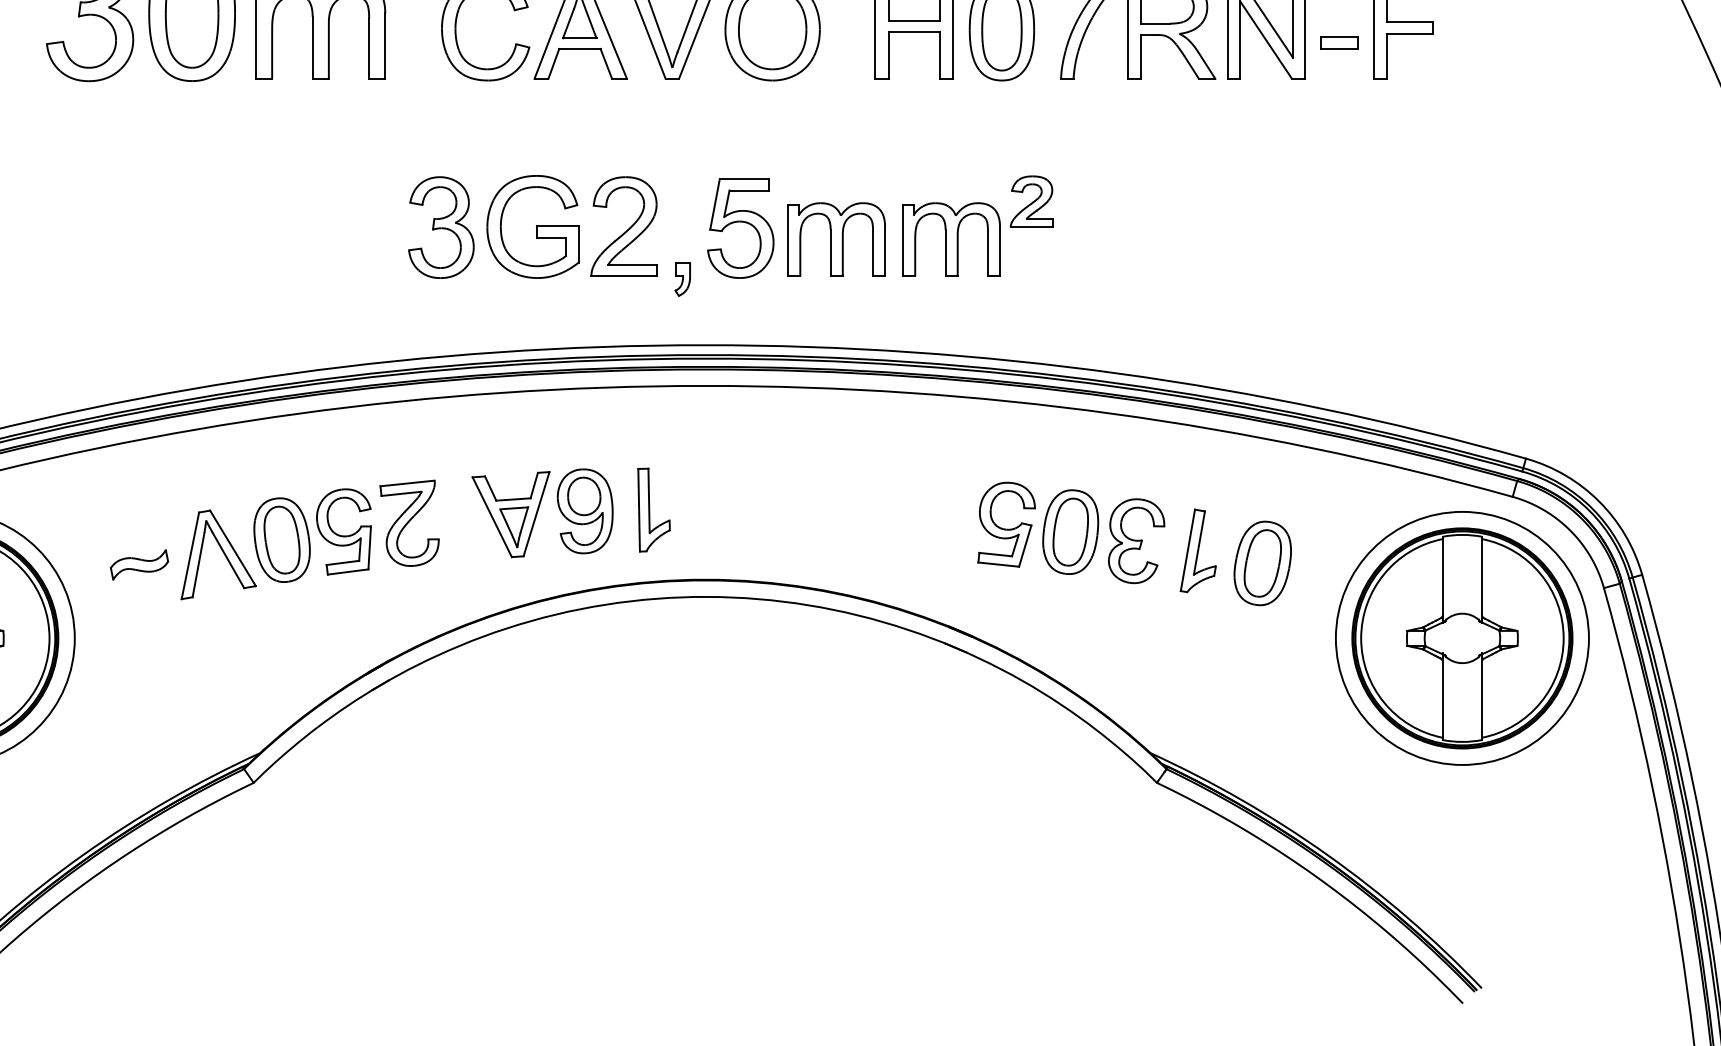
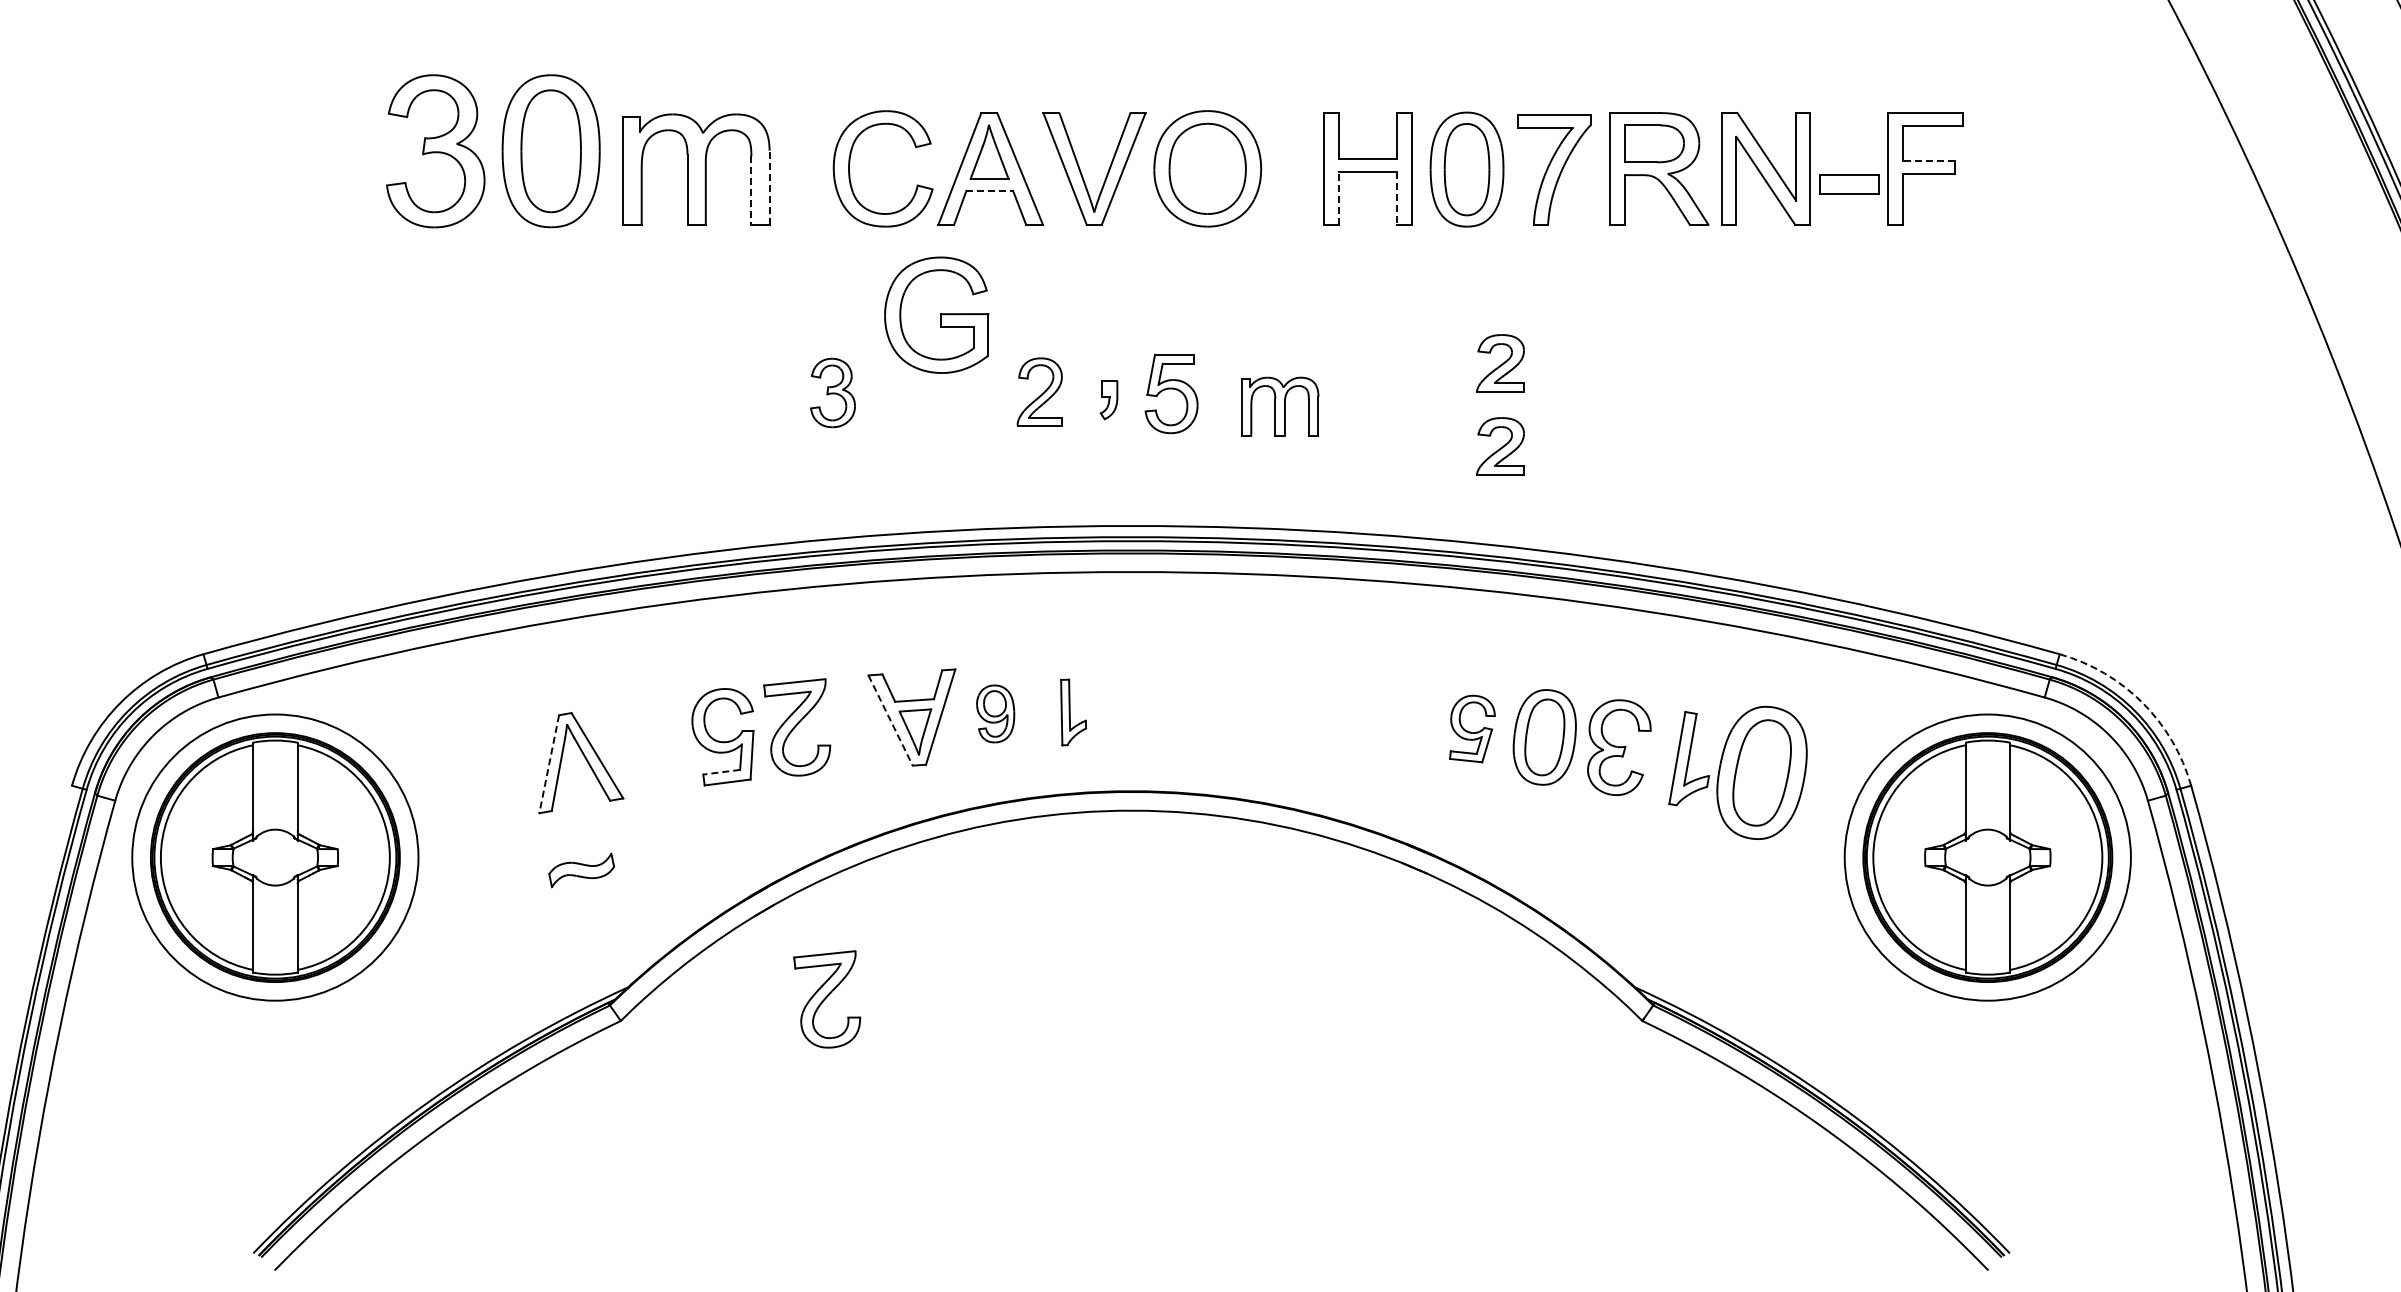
line: (1409, 22) -> (1928, 160), solid -> dashed
part: (1339, 42) -> (1848, 183), size x1.4
line: (385, 45) -> (769, 187), solid -> dashed
line: (580, 48) -> (990, 190), solid -> dashed
line: (369, 49) -> (751, 191), solid -> dashed
line: (888, 54) -> (1338, 197), solid -> dashed
line: (939, 55) -> (1396, 198), solid -> dashed
part: (532, 226) -> (936, 314), moved
part: (623, 226) -> (1039, 391), size x0.6
part: (440, 227) -> (832, 392), size x0.6
part: (740, 228) -> (1171, 393), size x0.7
part: (836, 239) -> (1279, 406), size x0.7
part: (951, 239) -> (1409, 406), removed
part: (1031, 274) -> (1500, 446), added
part: (682, 279) -> (1108, 400), moved
arc: (1599, 501) -> (2142, 702), solid -> dashed
part: (653, 510) -> (1073, 712), size x0.7
part: (585, 511) -> (995, 713), size x0.6
line: (492, 517) -> (890, 720), solid -> dashed
part: (1006, 524) -> (1472, 728), size x0.7
part: (281, 540) -> (652, 746), removed
line: (190, 556) -> (549, 764), solid -> dashed
line: (342, 563) -> (721, 772), solid -> dashed
part: (1262, 563) -> (1761, 772), size x1.4
part: (139, 564) -> (581, 870), moved
part: (436, 763) -> (827, 999), added

